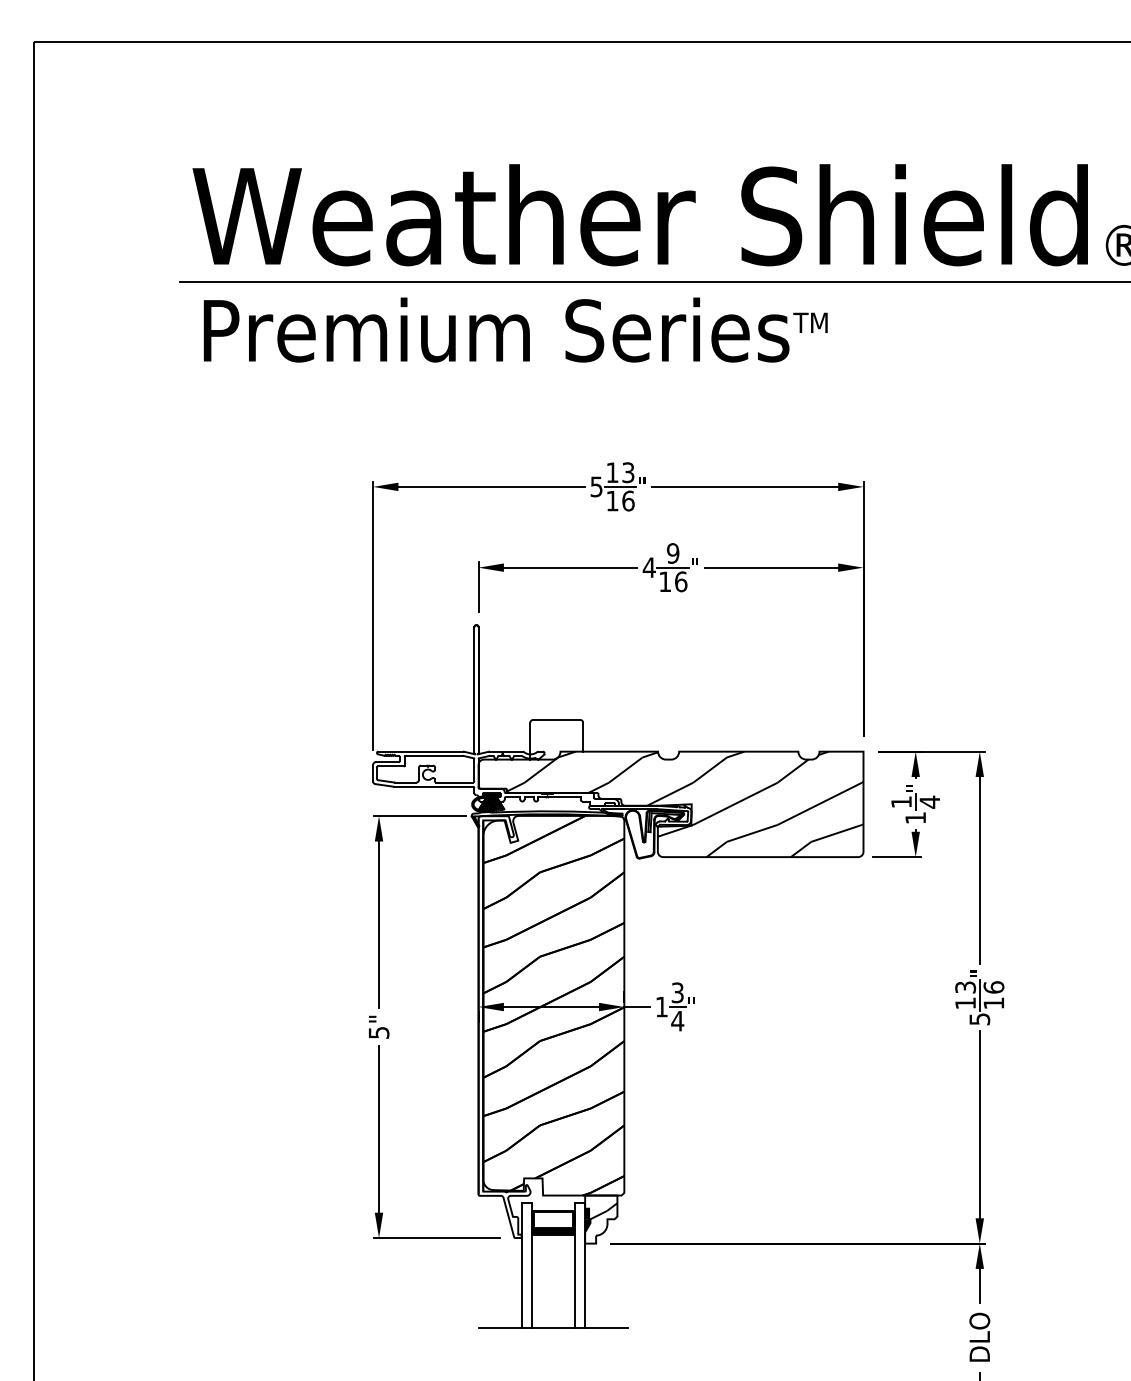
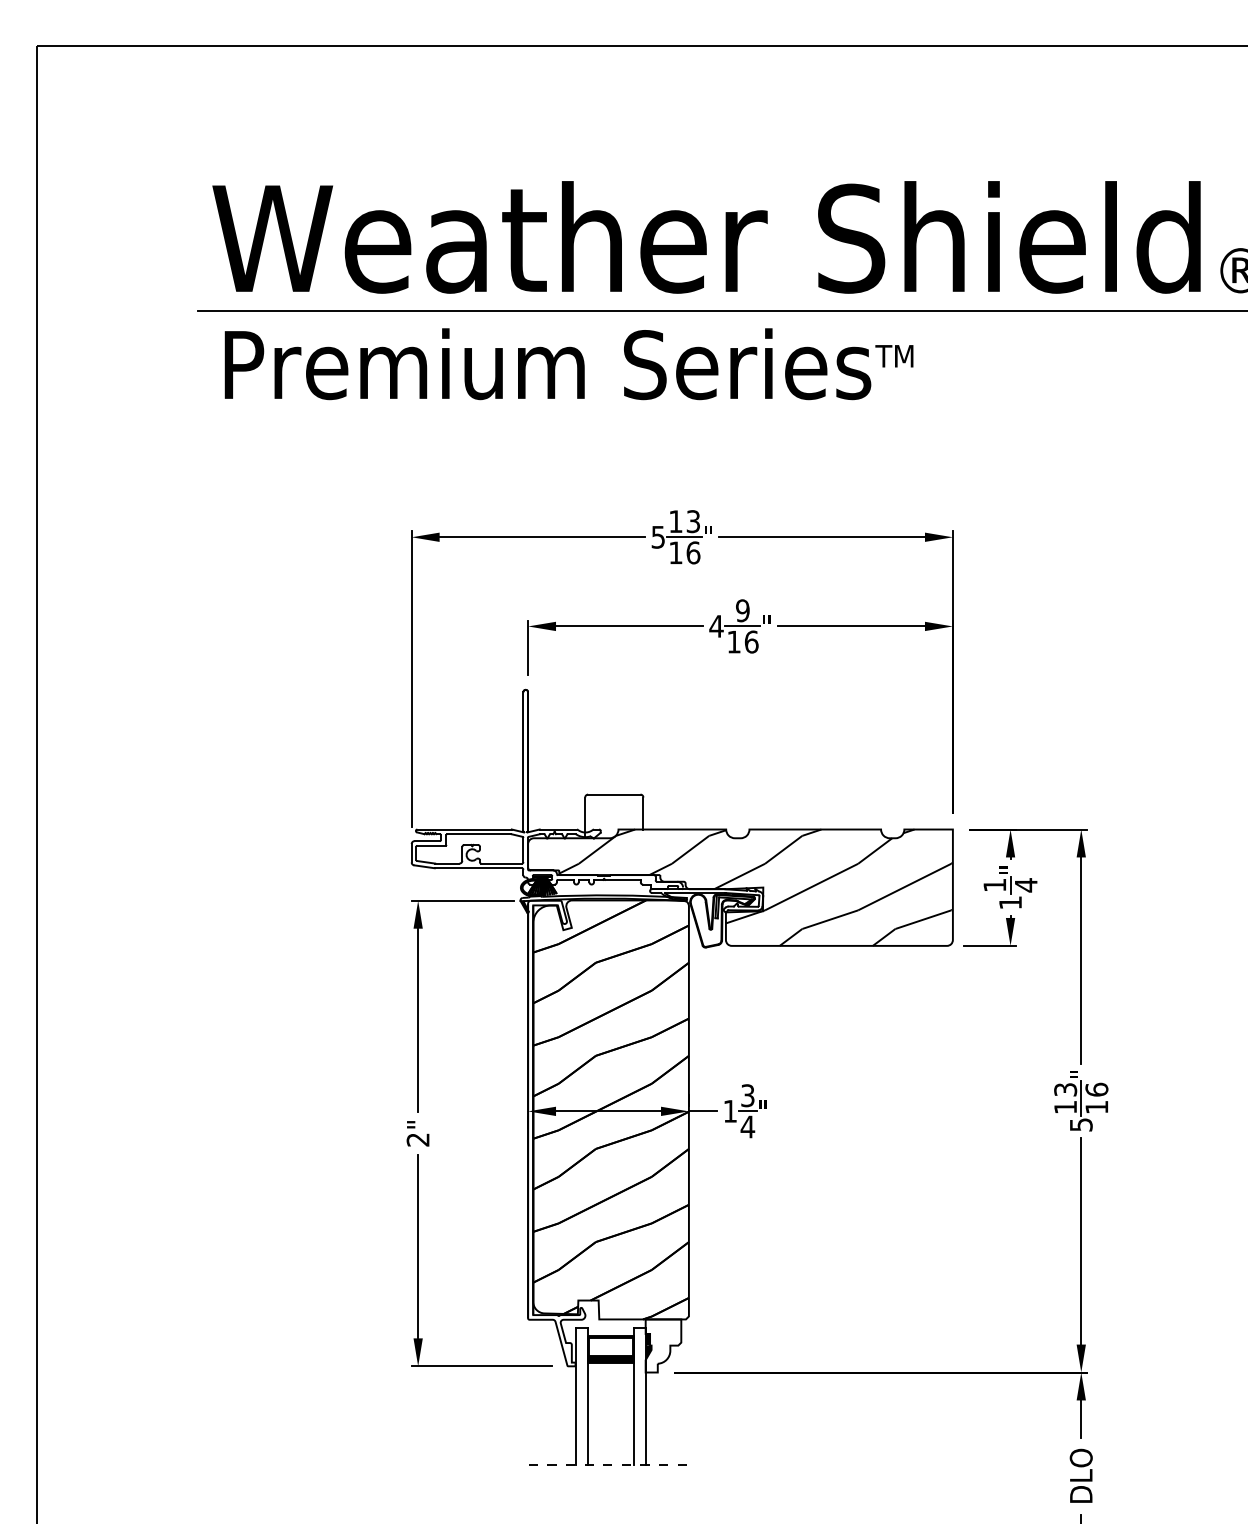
text: (378, 1032) -> (417, 1139), 5" -> 2"
hatch: (604, 1210) -> (666, 1336), removed
line: (554, 1327) -> (611, 1465), solid -> dashed

